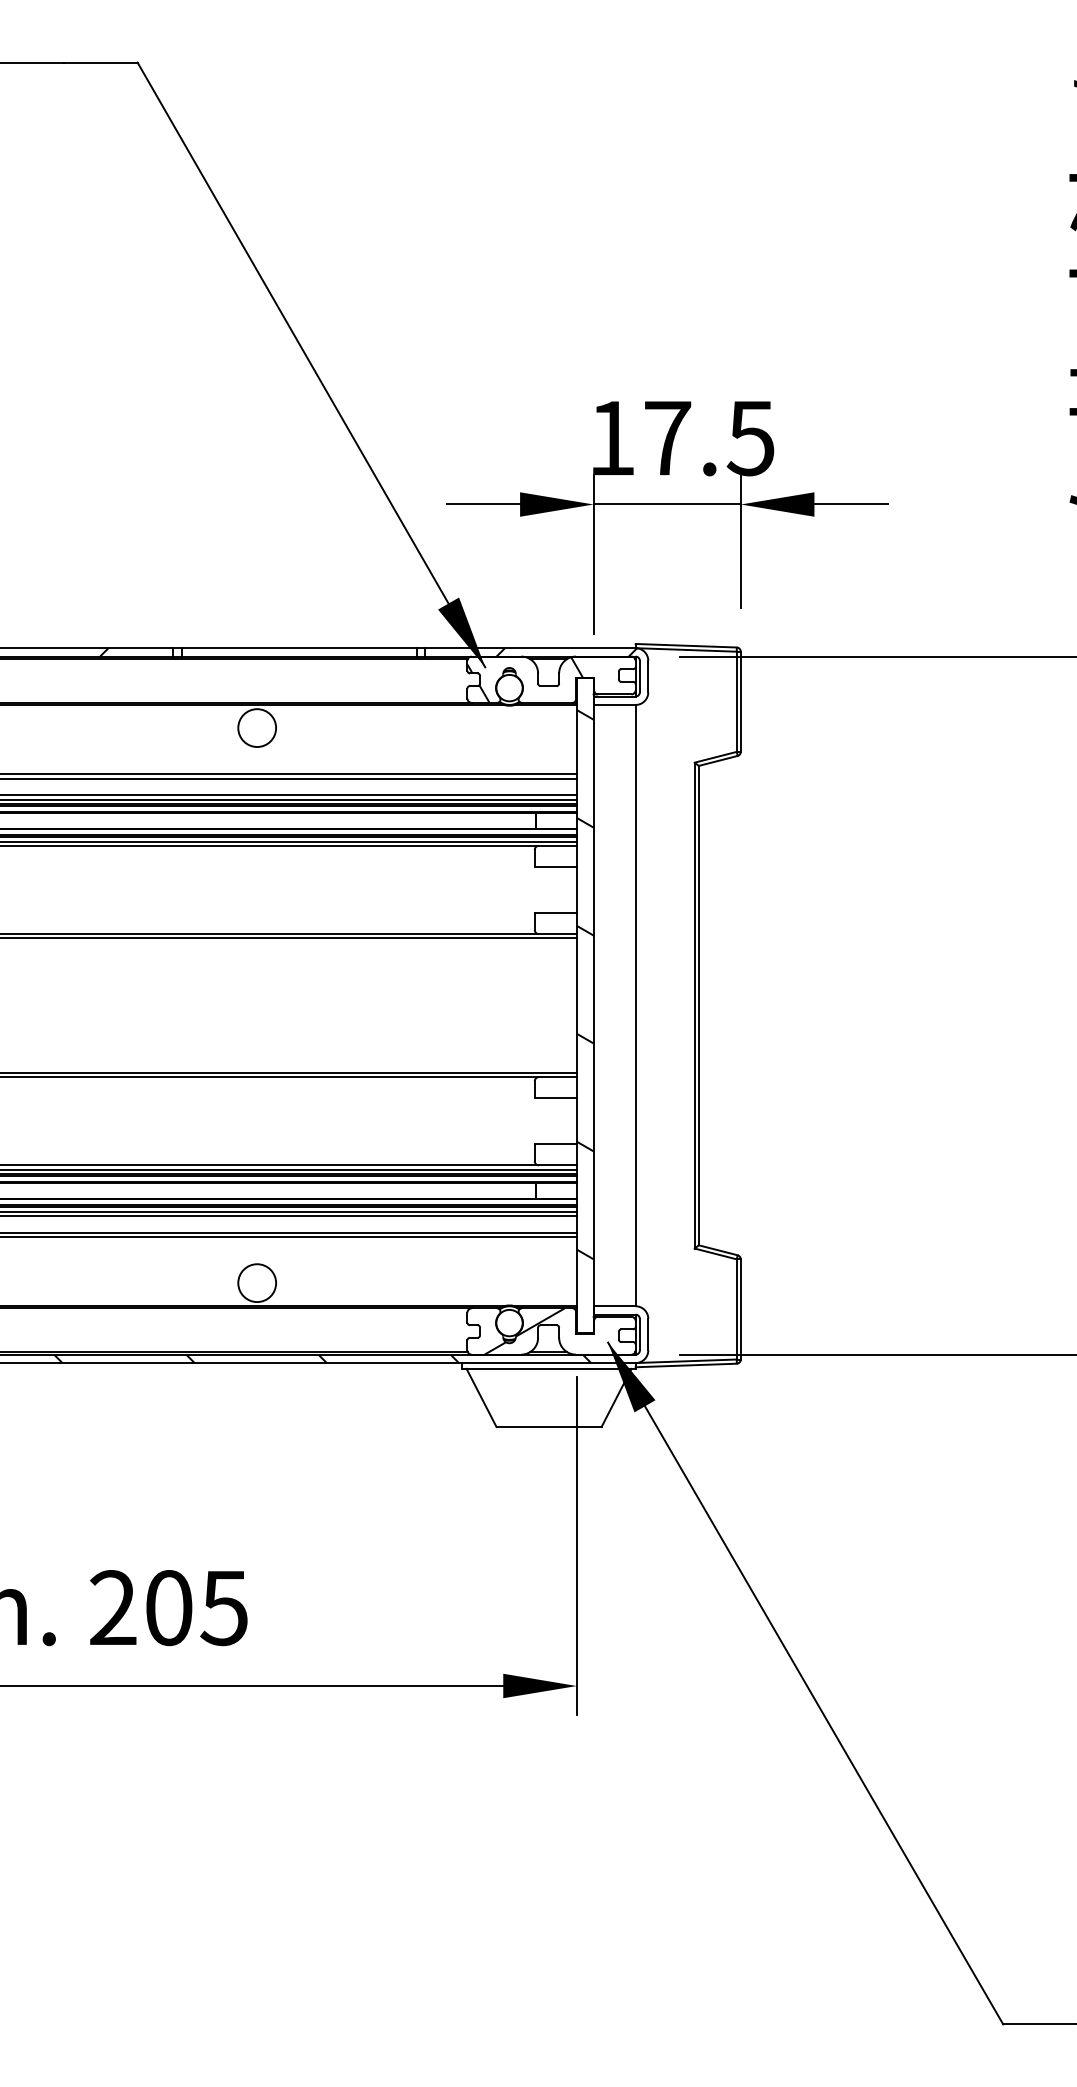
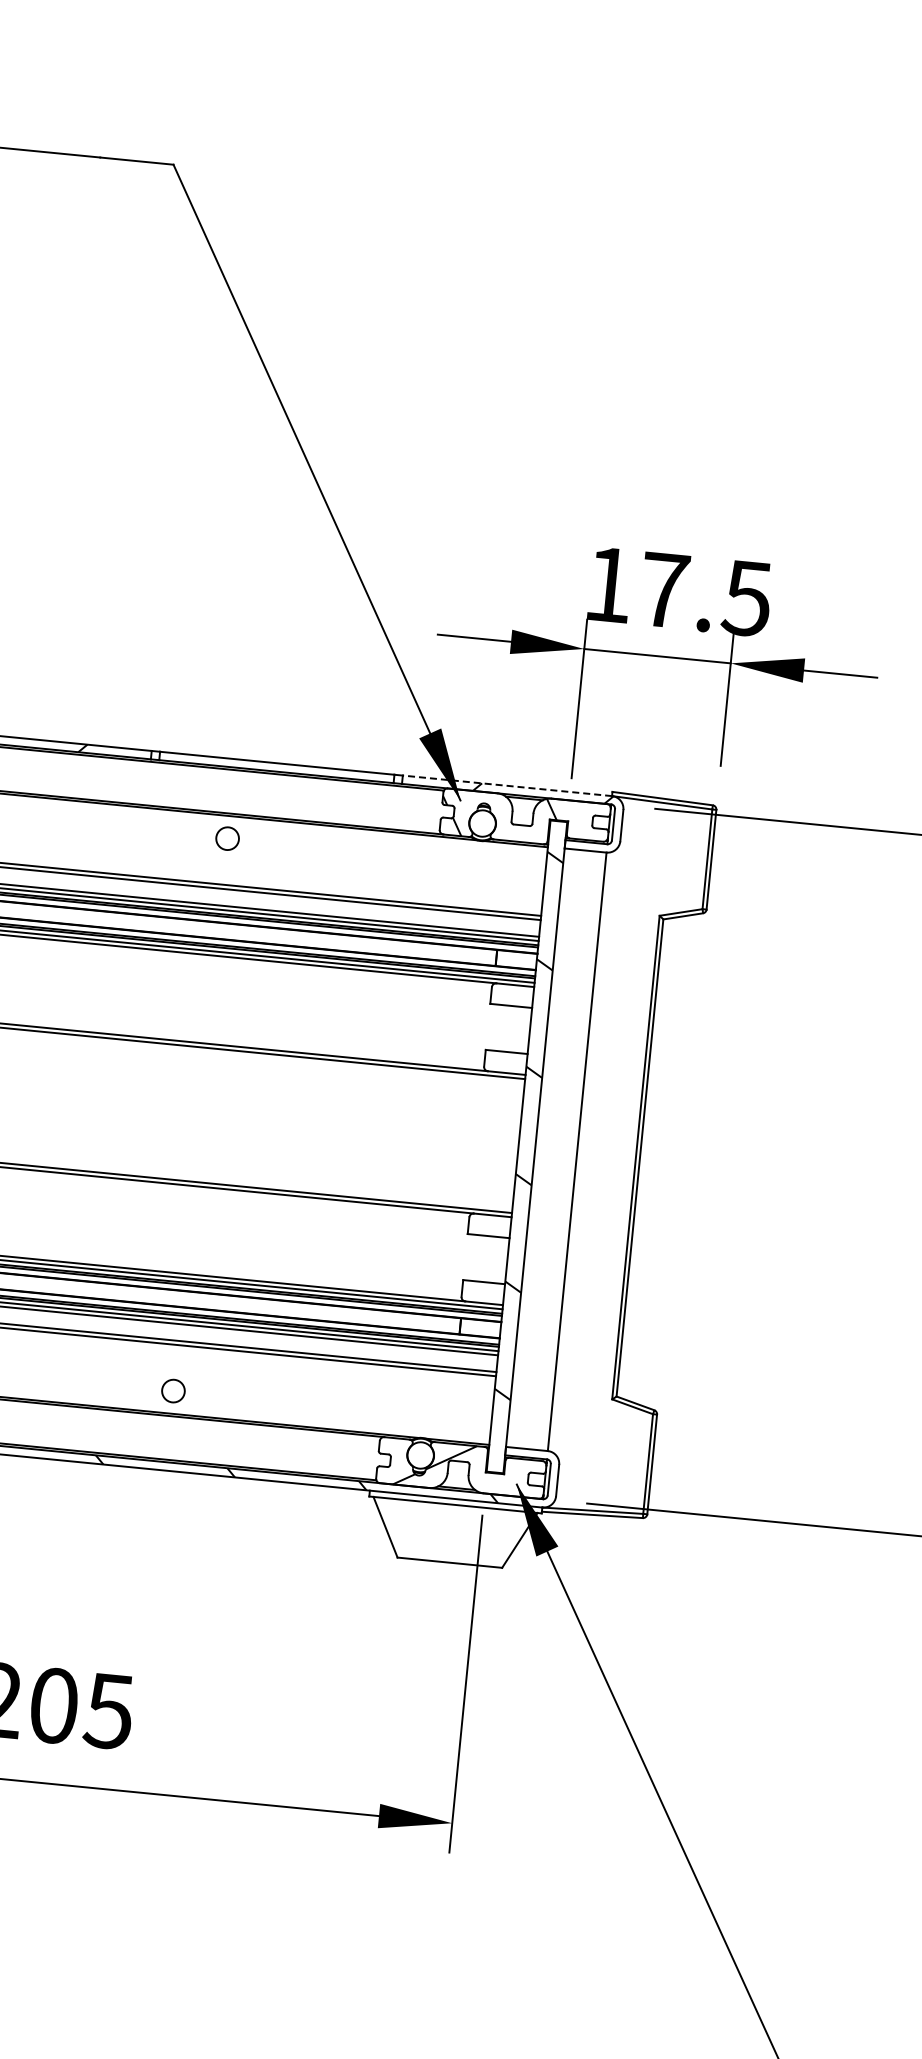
line: (530, 648) -> (507, 786), solid -> dashed
circle: (257, 728) -> (227, 839), size x0.6
circle: (257, 1283) -> (173, 1391), size x0.6

